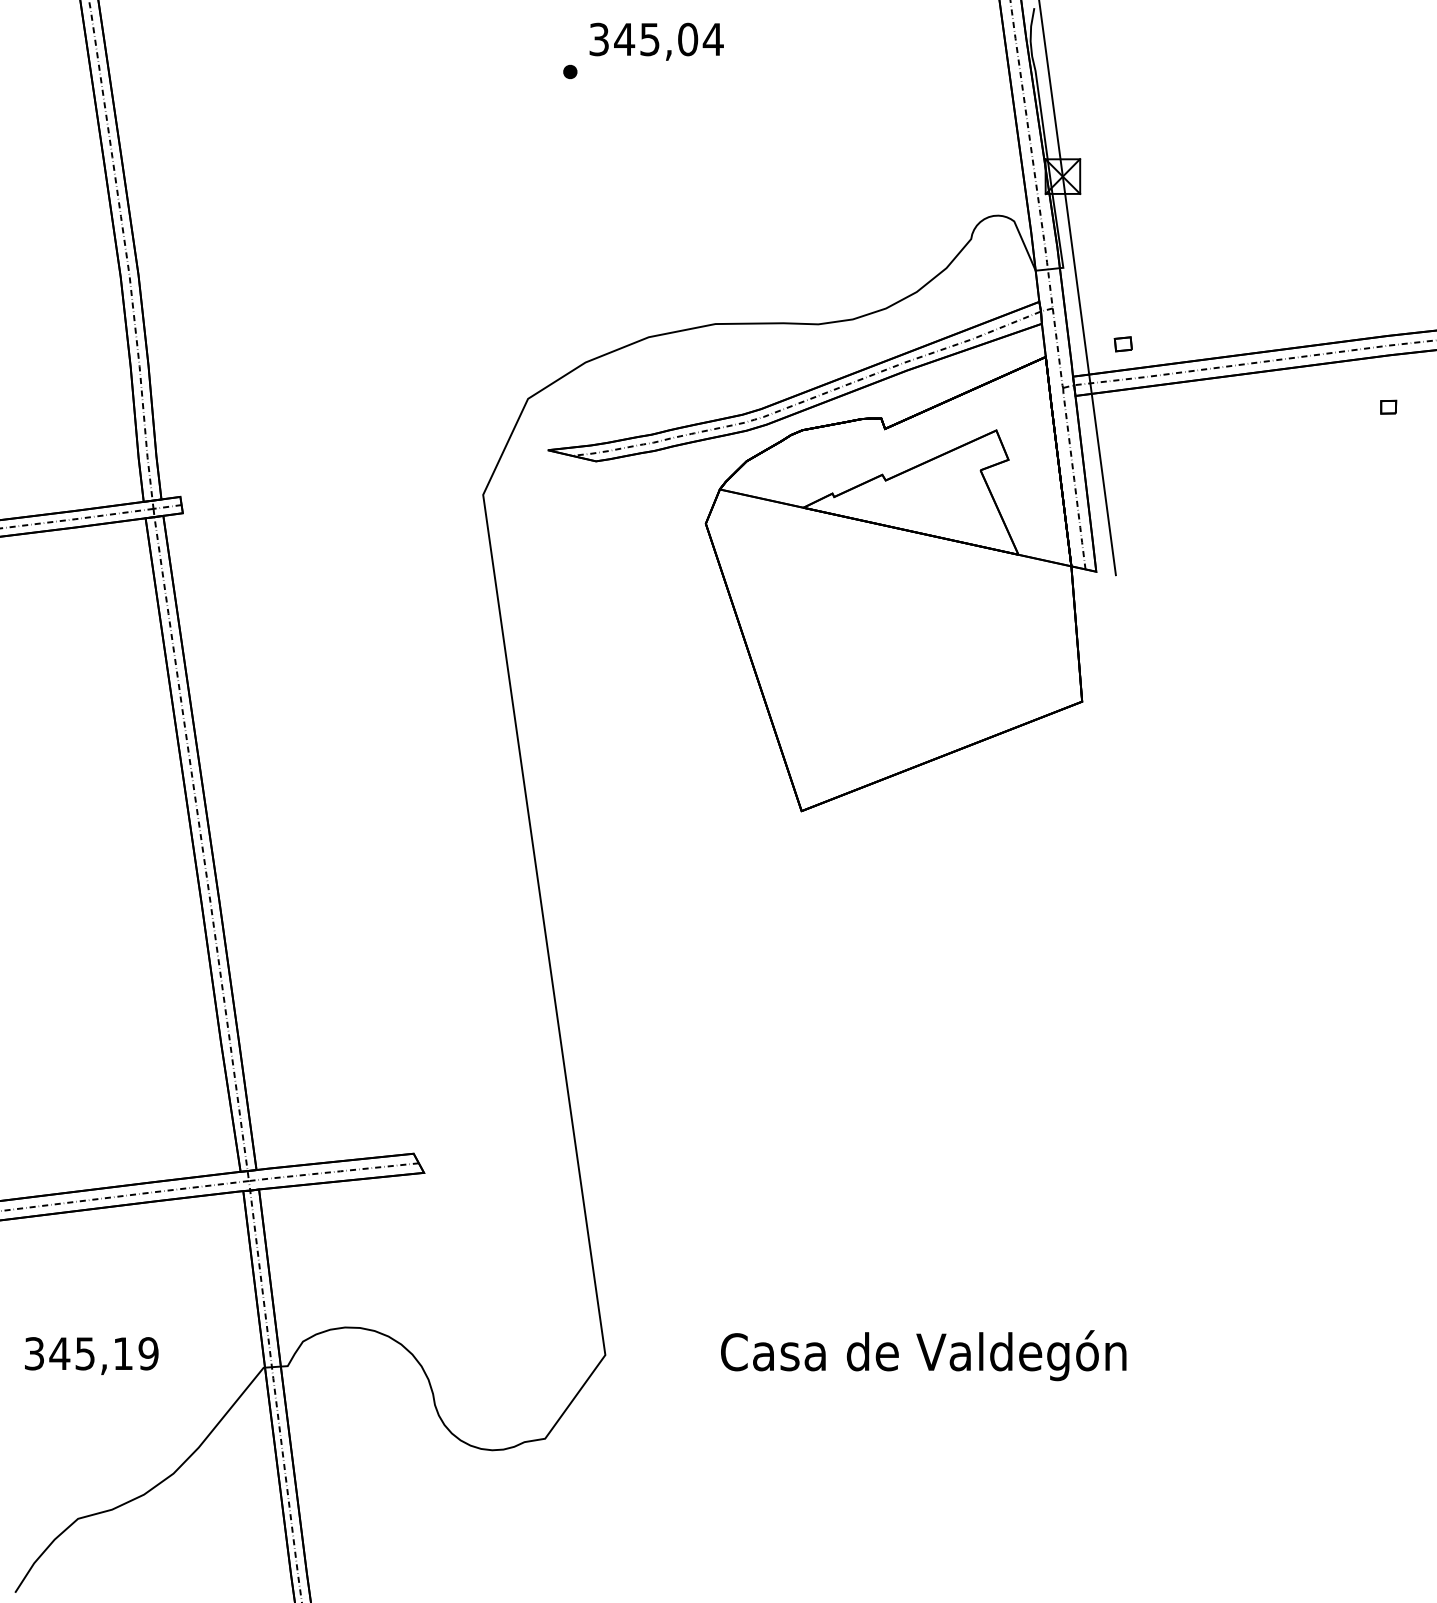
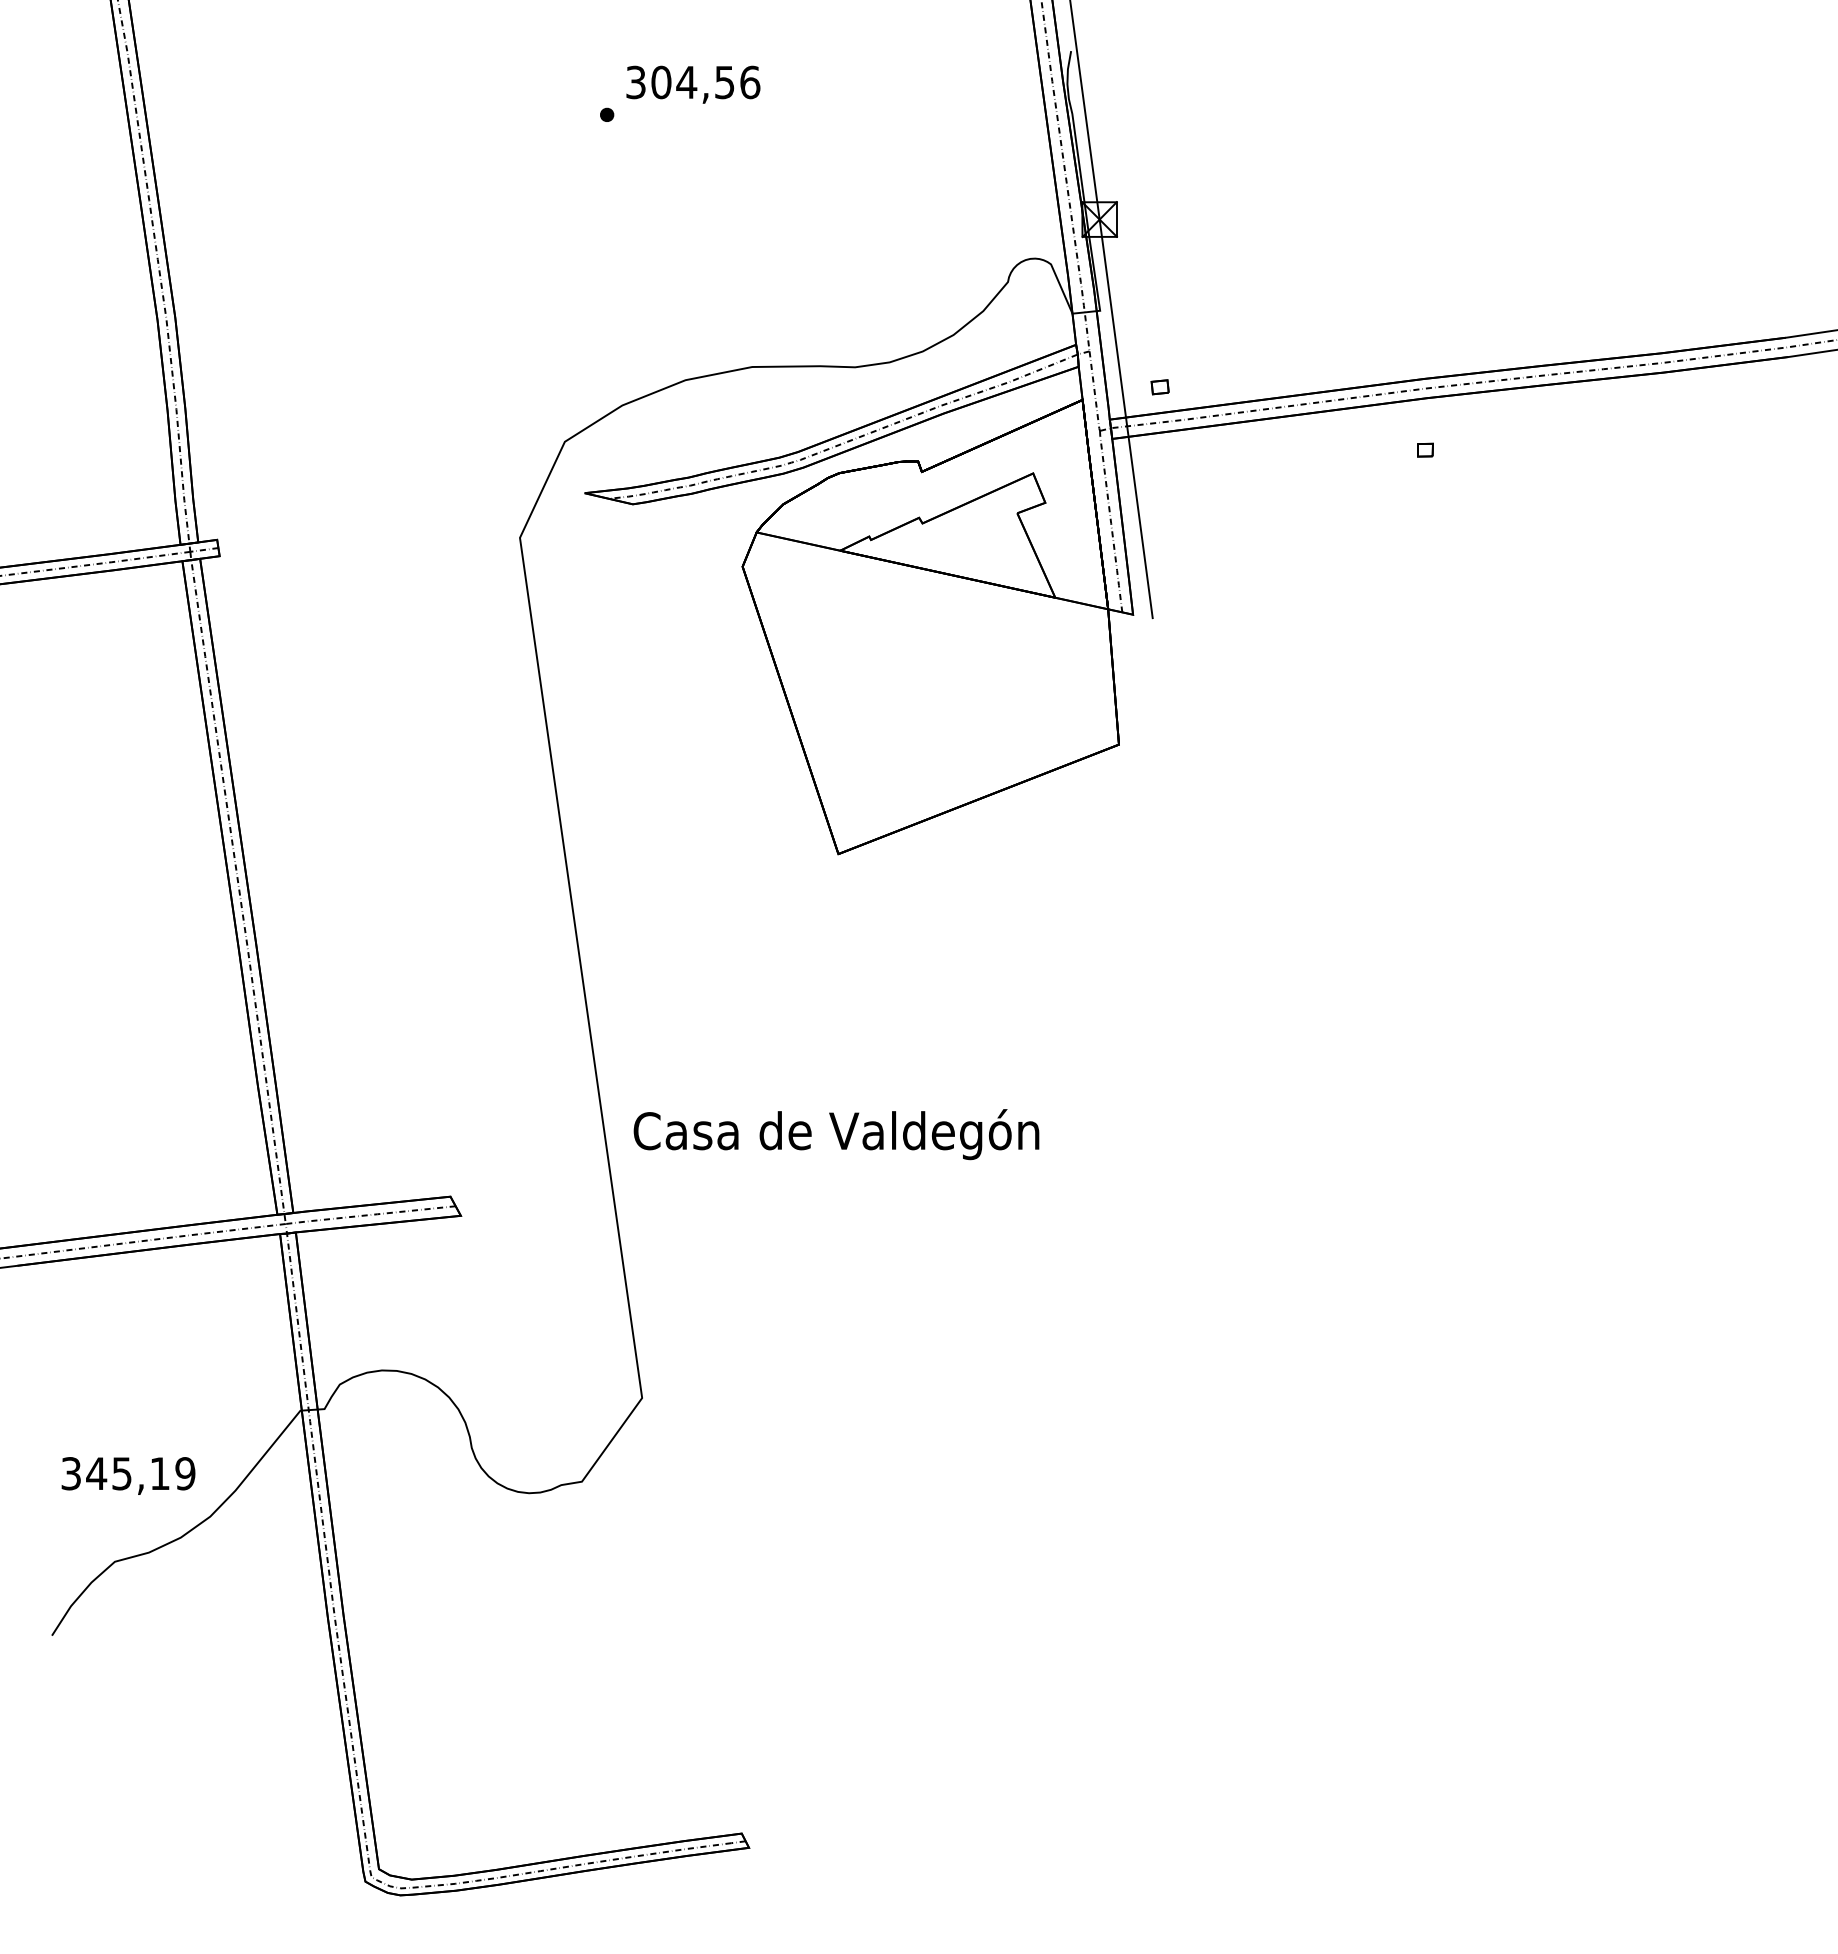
text: (668, 39) -> (705, 82), 345,04 -> 304,56
text: (91, 1355) -> (128, 1475), moved
text: (923, 1355) -> (836, 1134), moved

